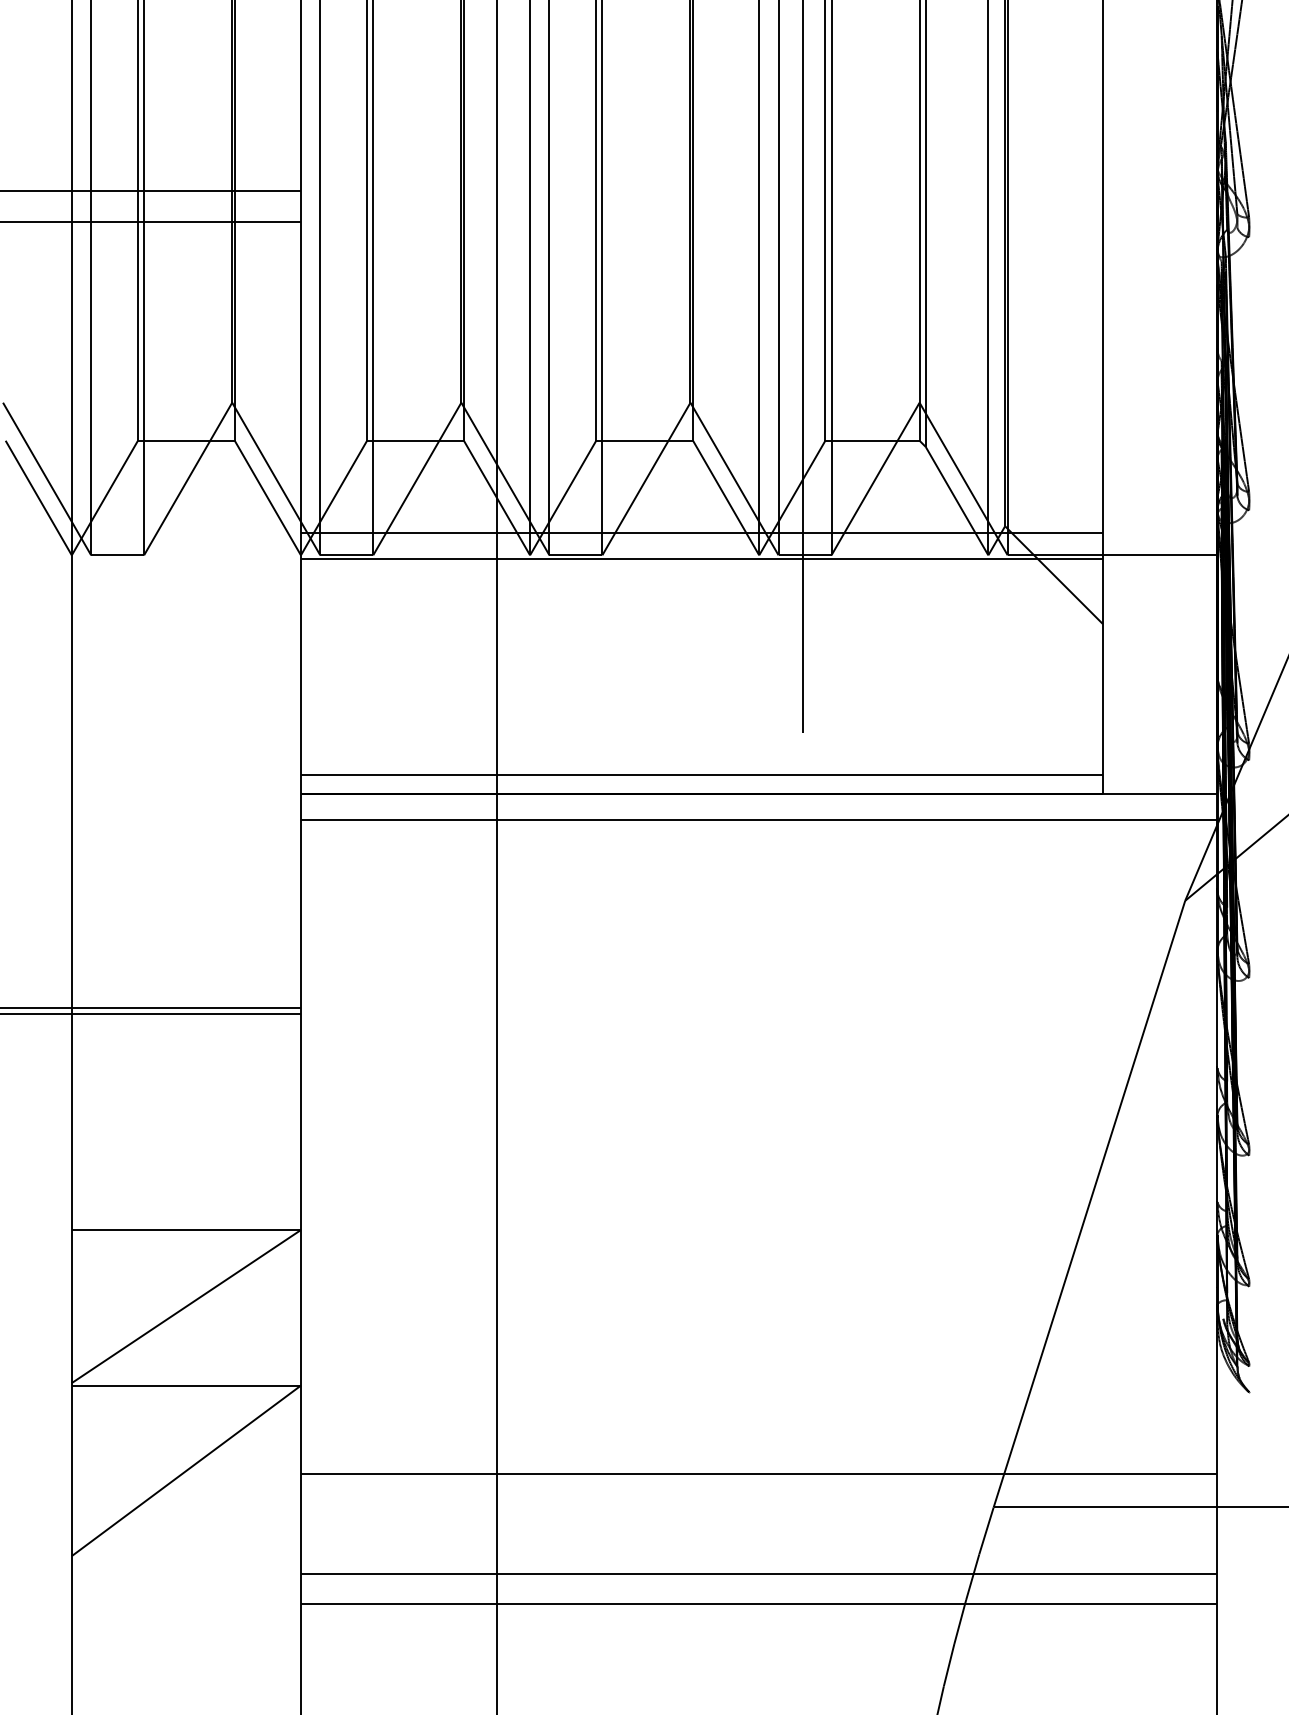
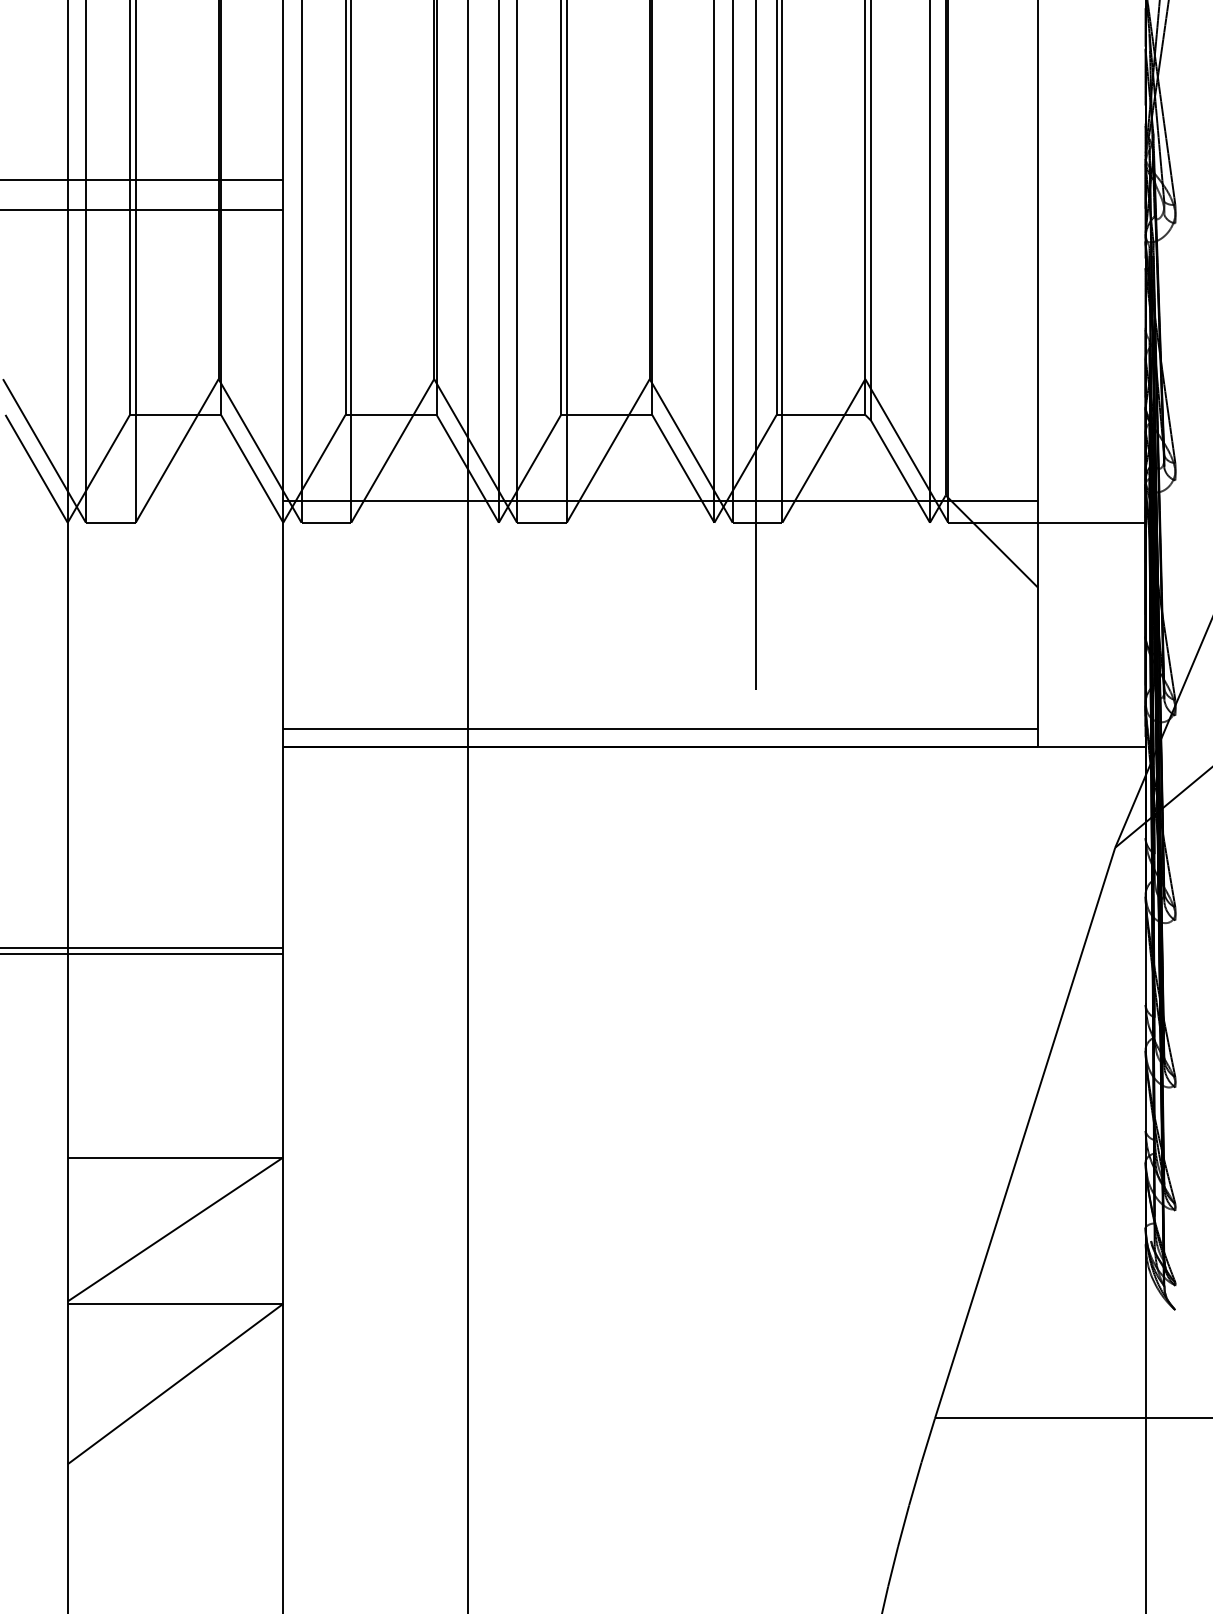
line: (701, 558) -> (660, 525), removed
line: (758, 820) -> (713, 772), removed
line: (758, 1473) -> (713, 1386), removed
line: (758, 1574) -> (713, 1481), removed
line: (758, 1604) -> (713, 1509), removed

